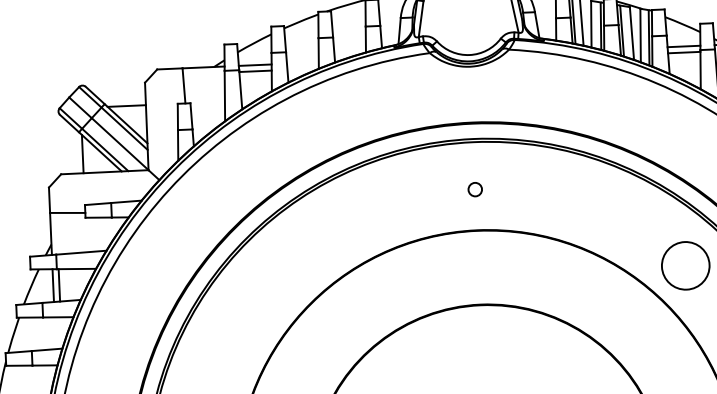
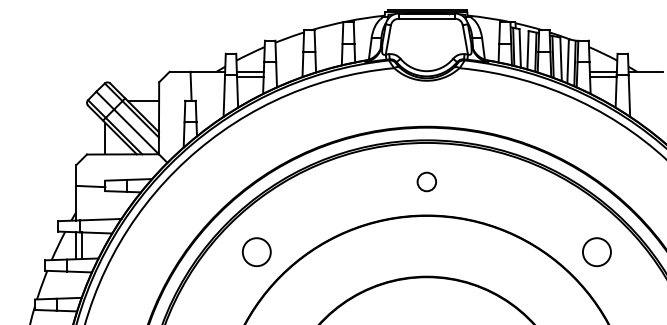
circle: (474, 189) -> (426, 181), size x1.67
circle: (685, 266) -> (596, 252), size x0.71
circle: (272, 284) -> (256, 252), added

